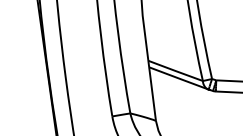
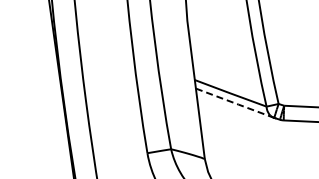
line: (179, 78) -> (235, 103), solid -> dashed

